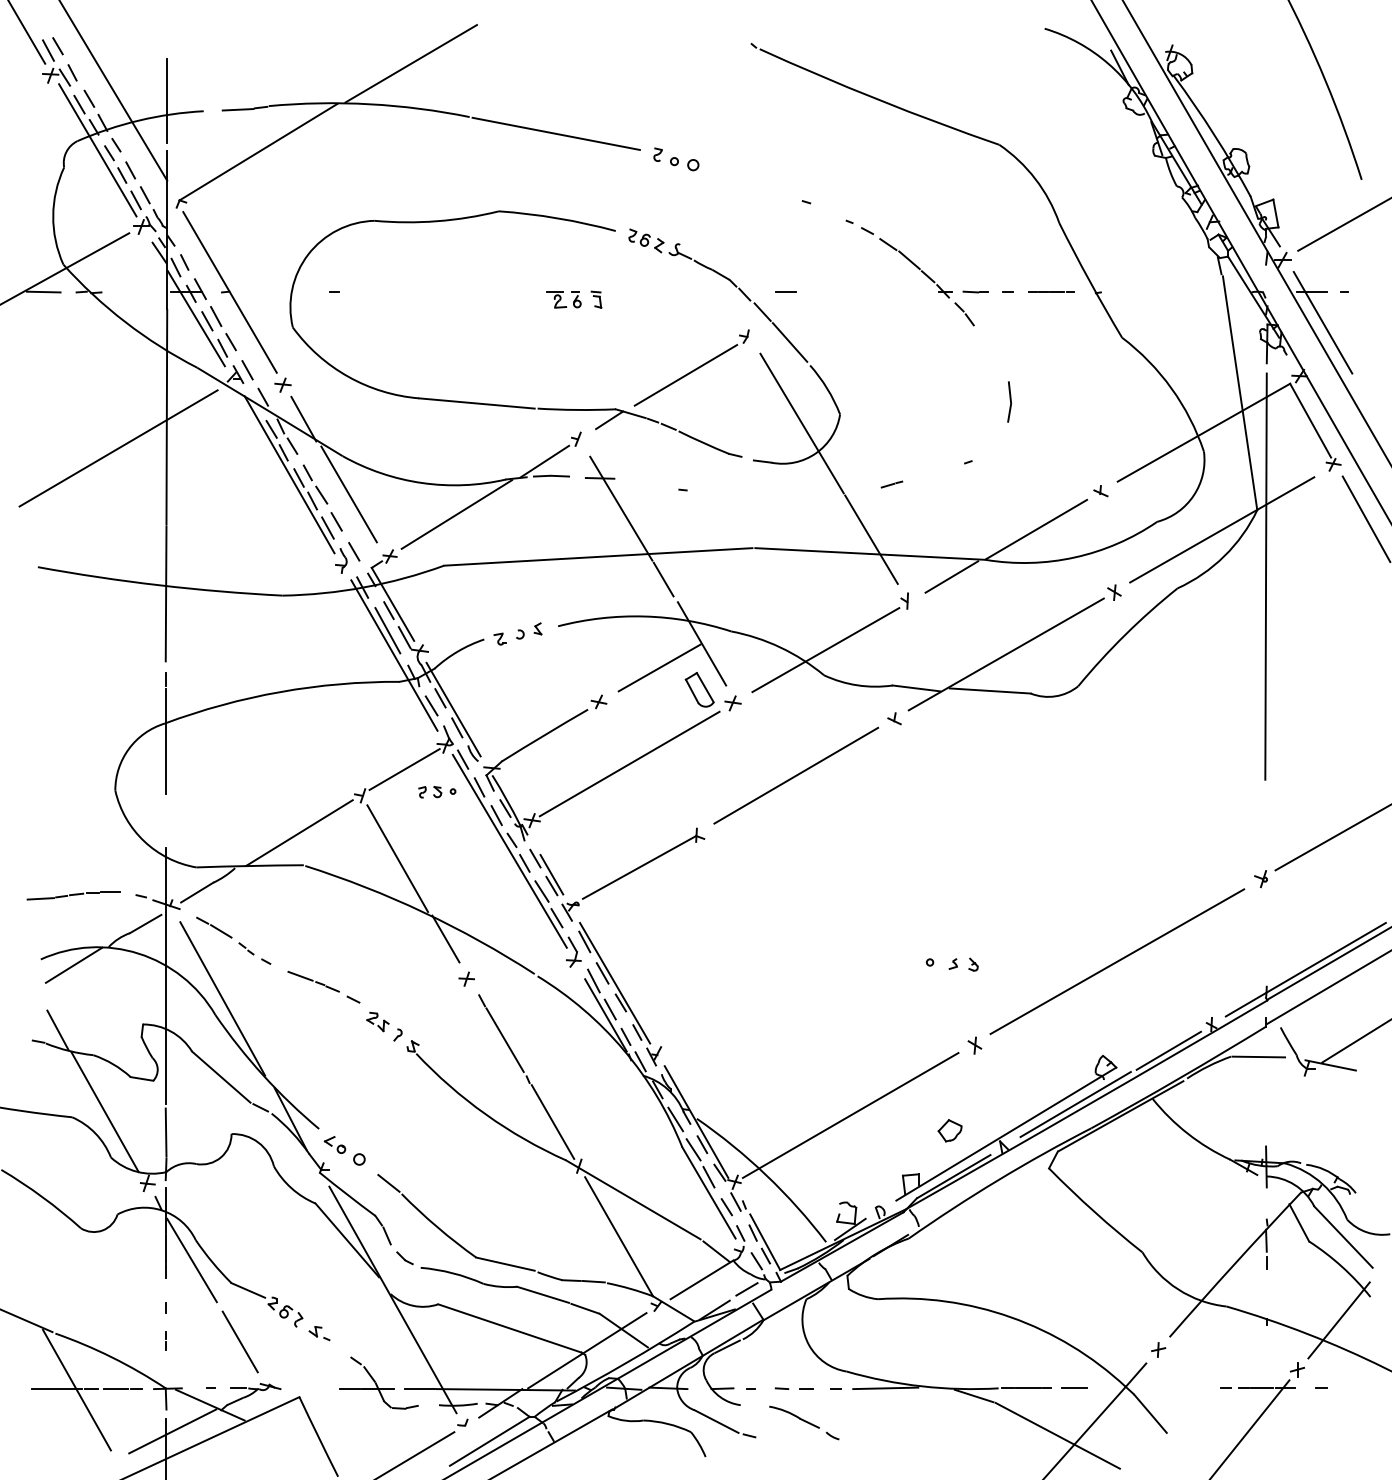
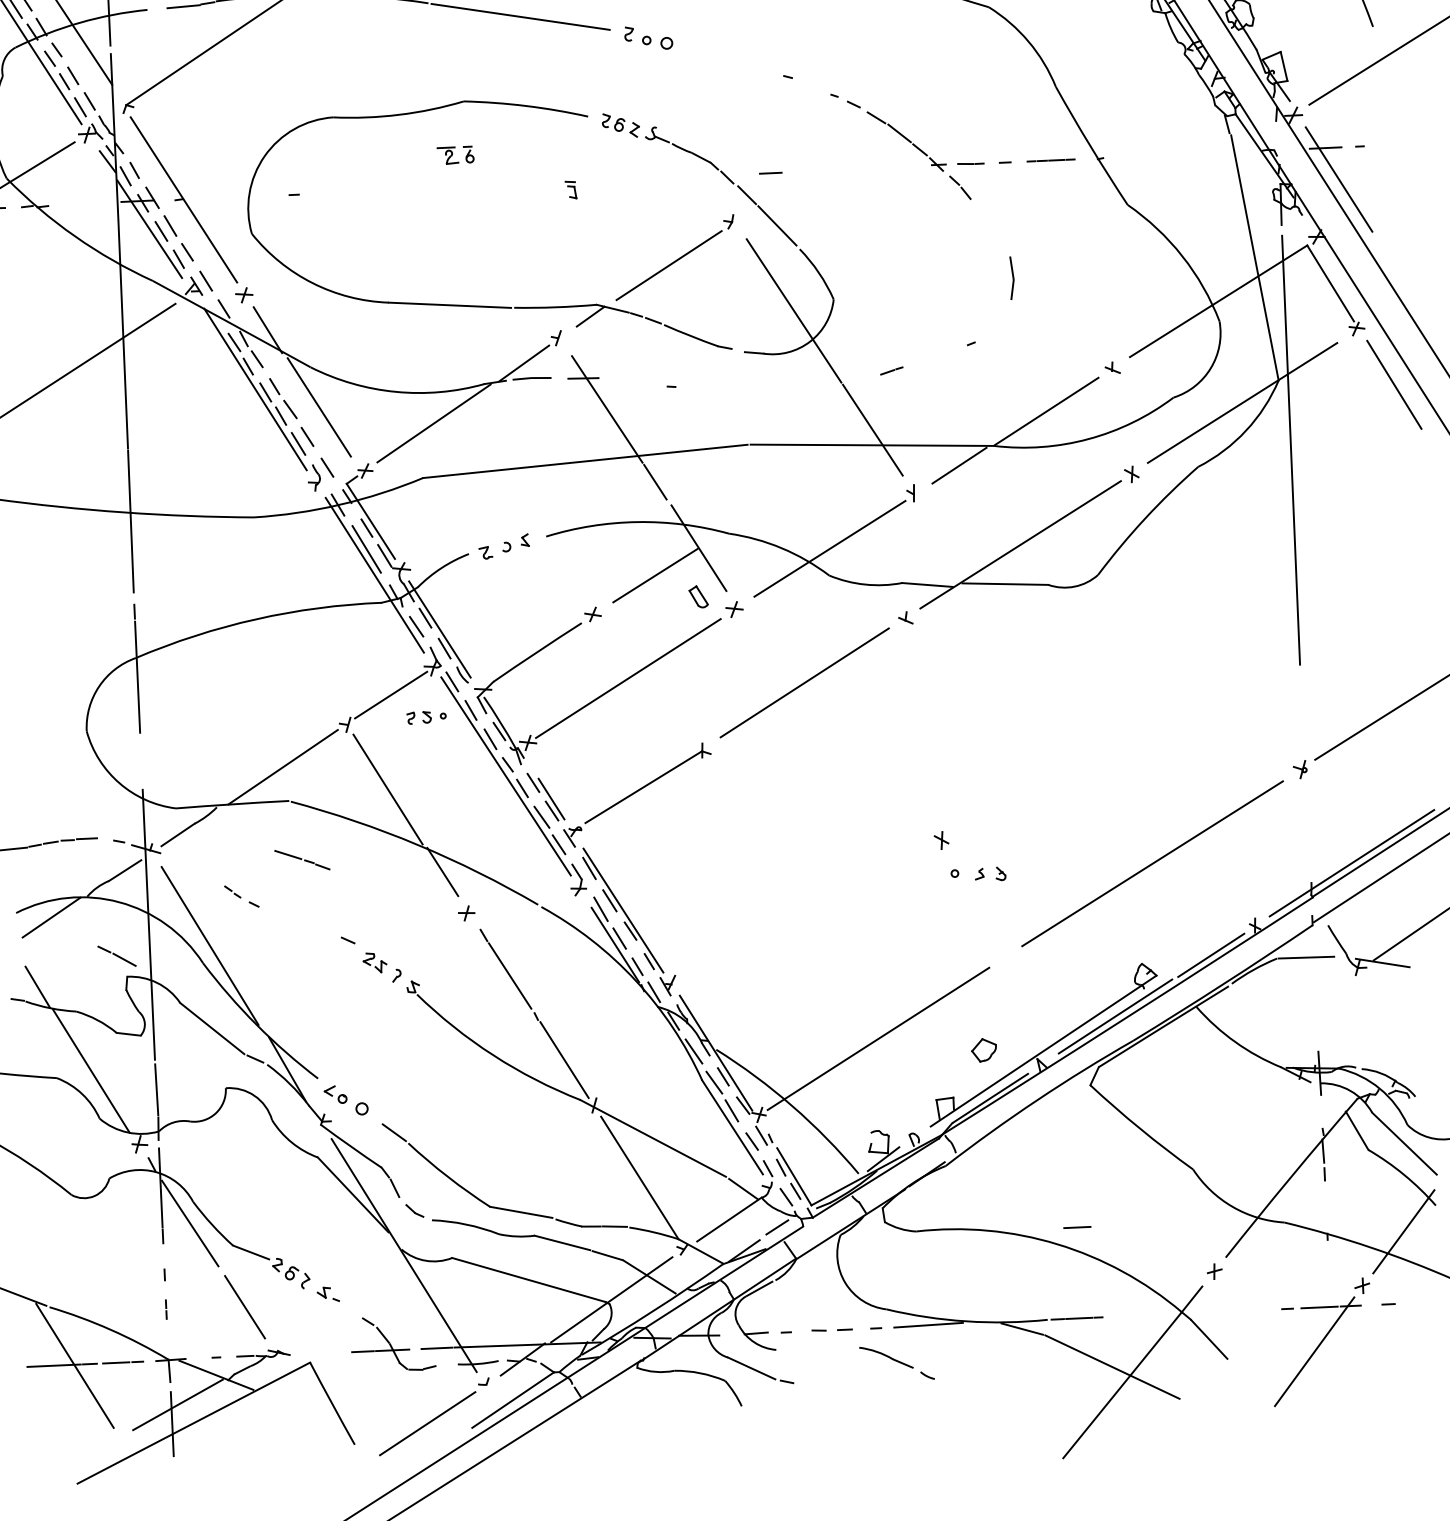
part: (563, 299) -> (455, 154), moved
part: (699, 689) -> (698, 596), size x0.6
line: (214, 927) -> (117, 956), moved
line: (313, 981) -> (302, 859), moved
part: (974, 1045) -> (941, 840), moved
line: (1074, 1387) -> (1077, 1226), moved
part: (804, 1422) -> (897, 1362), moved

